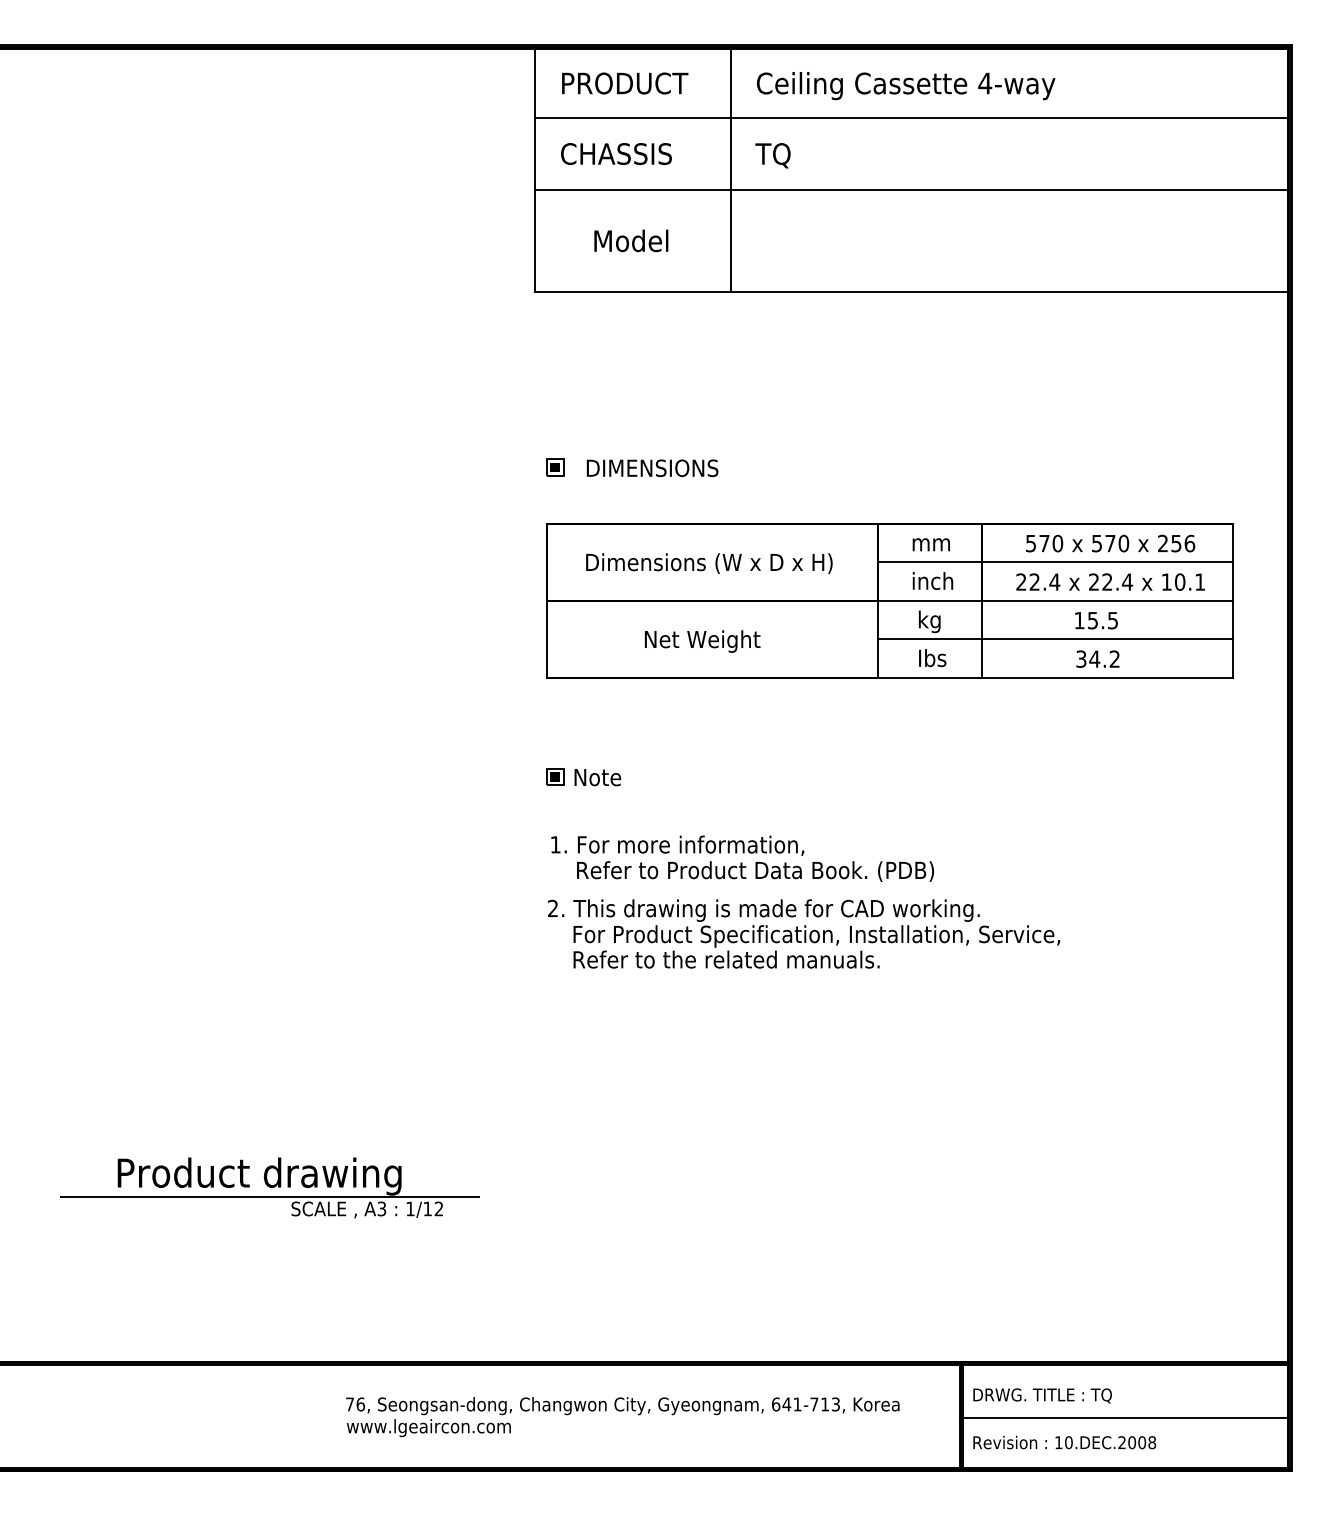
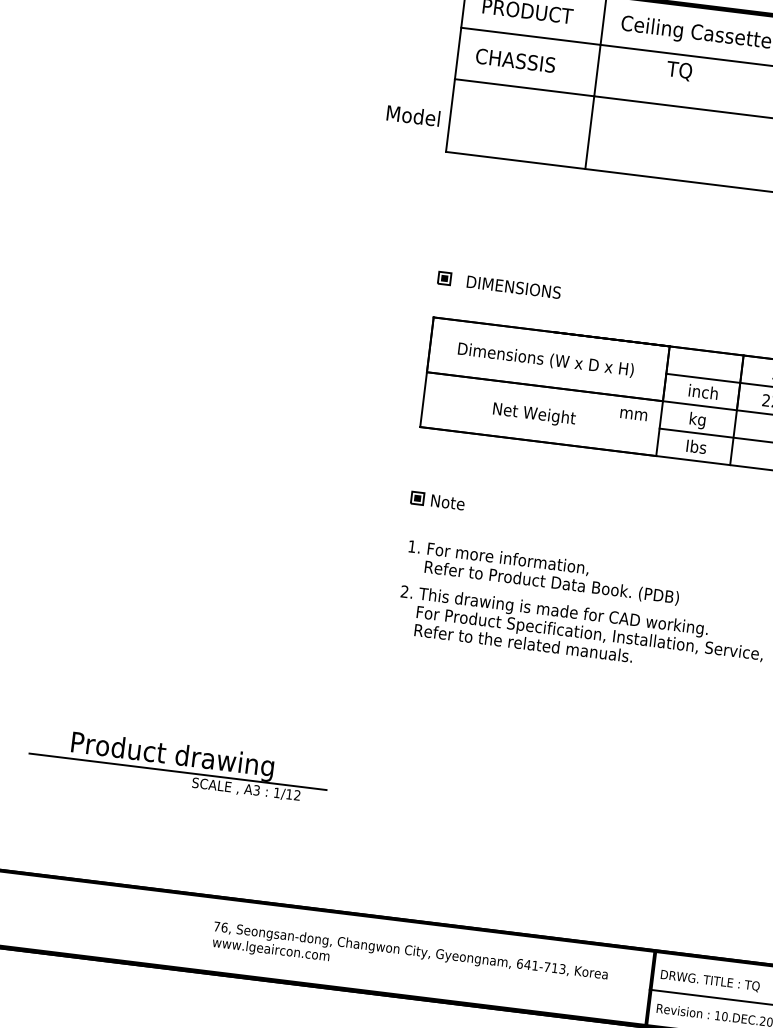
text: (772, 155) -> (679, 70), moved
text: (631, 240) -> (413, 115), moved
text: (930, 544) -> (633, 414), moved

